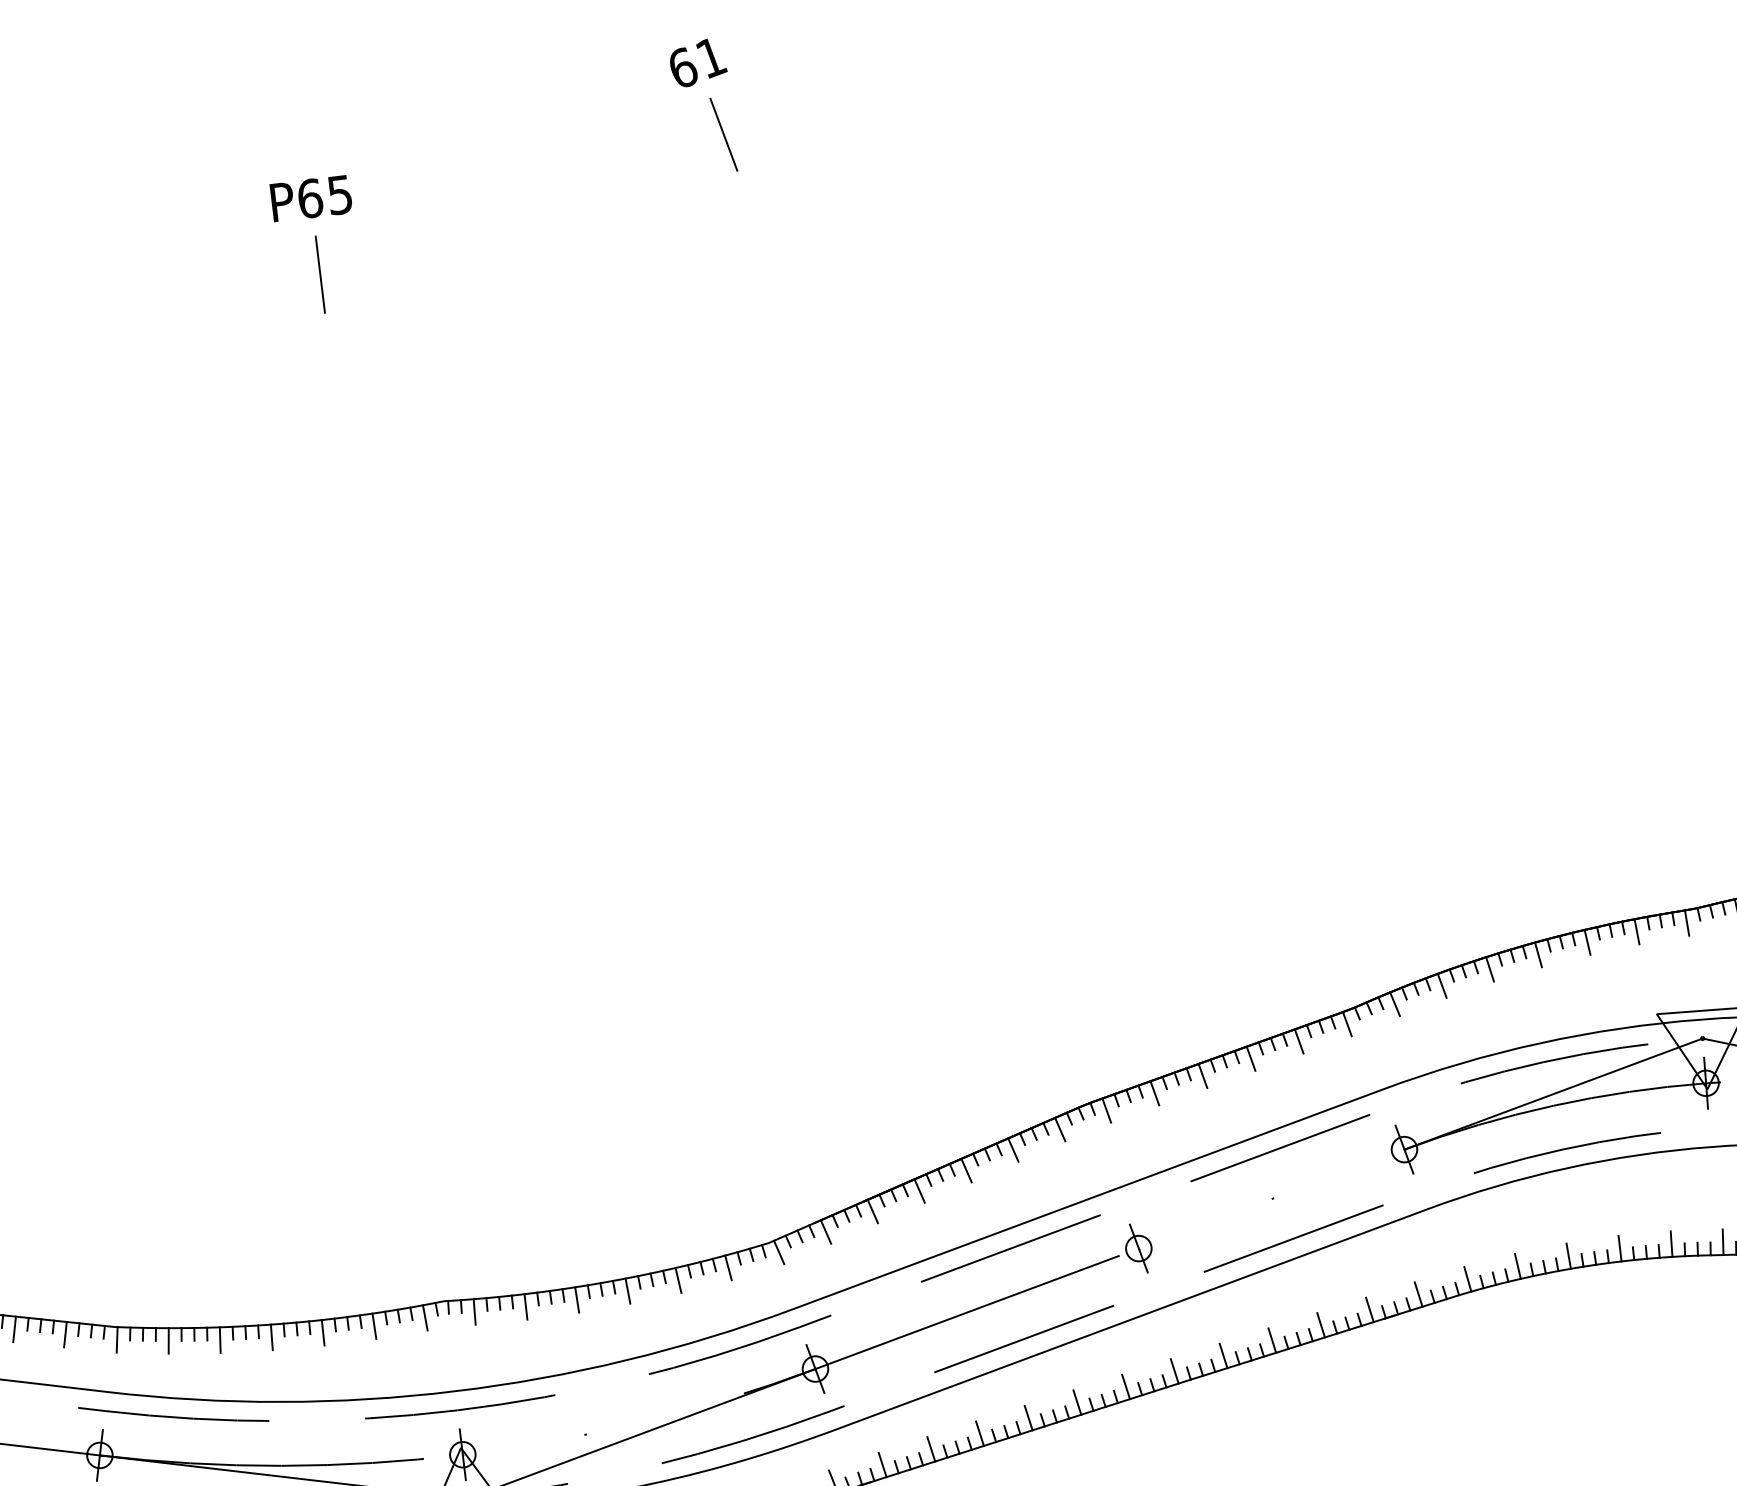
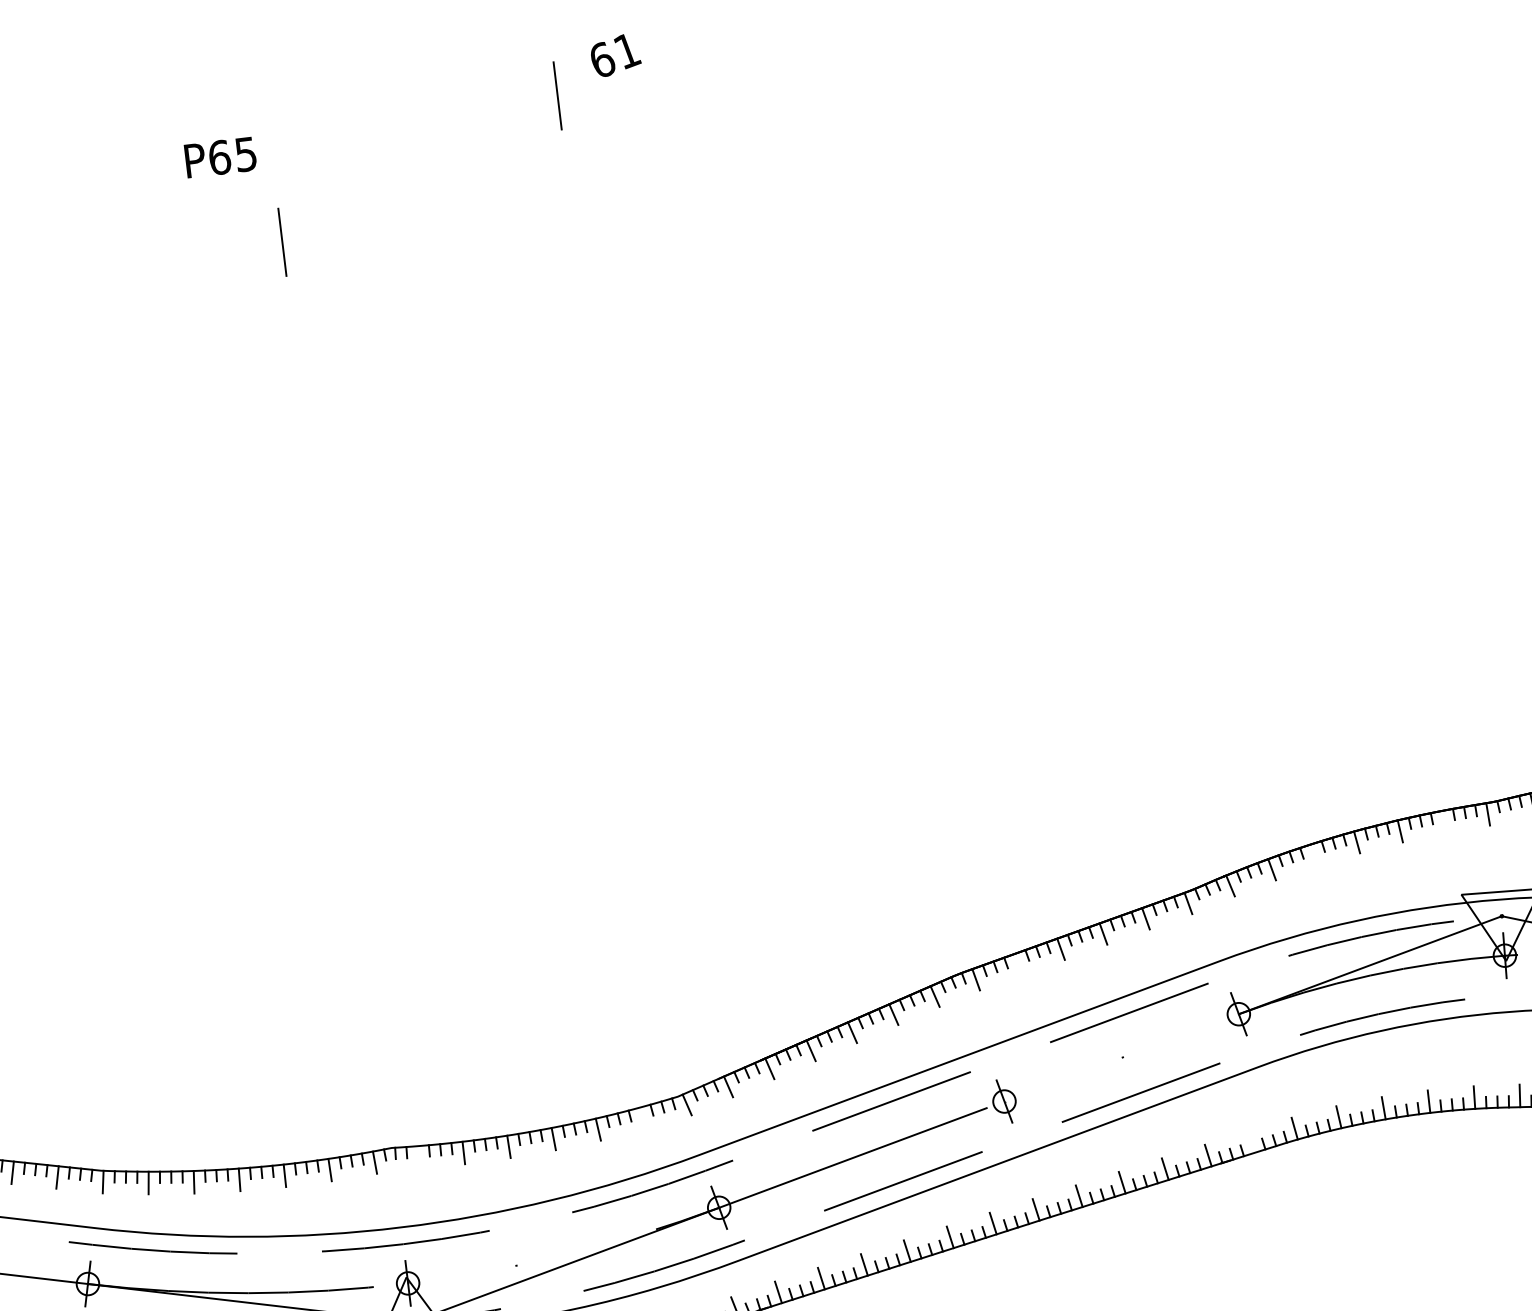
line: (631, 108) -> (556, 95), added
line: (723, 134) -> (638, 118), removed
text: (310, 198) -> (219, 157), moved
line: (1636, 931) -> (1443, 821), removed
line: (1489, 969) -> (1313, 855), removed
line: (1154, 1093) -> (1018, 964), removed
line: (728, 1267) -> (642, 1118), removed
line: (1418, 1294) -> (1251, 1142), removed
line: (474, 1311) -> (418, 1157), removed

